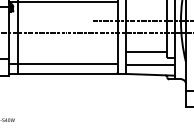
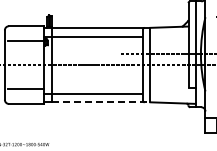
line: (145, 52) -> (168, 82), removed
line: (149, 65) -> (172, 94), removed
line: (72, 74) -> (101, 102), solid -> dashed

